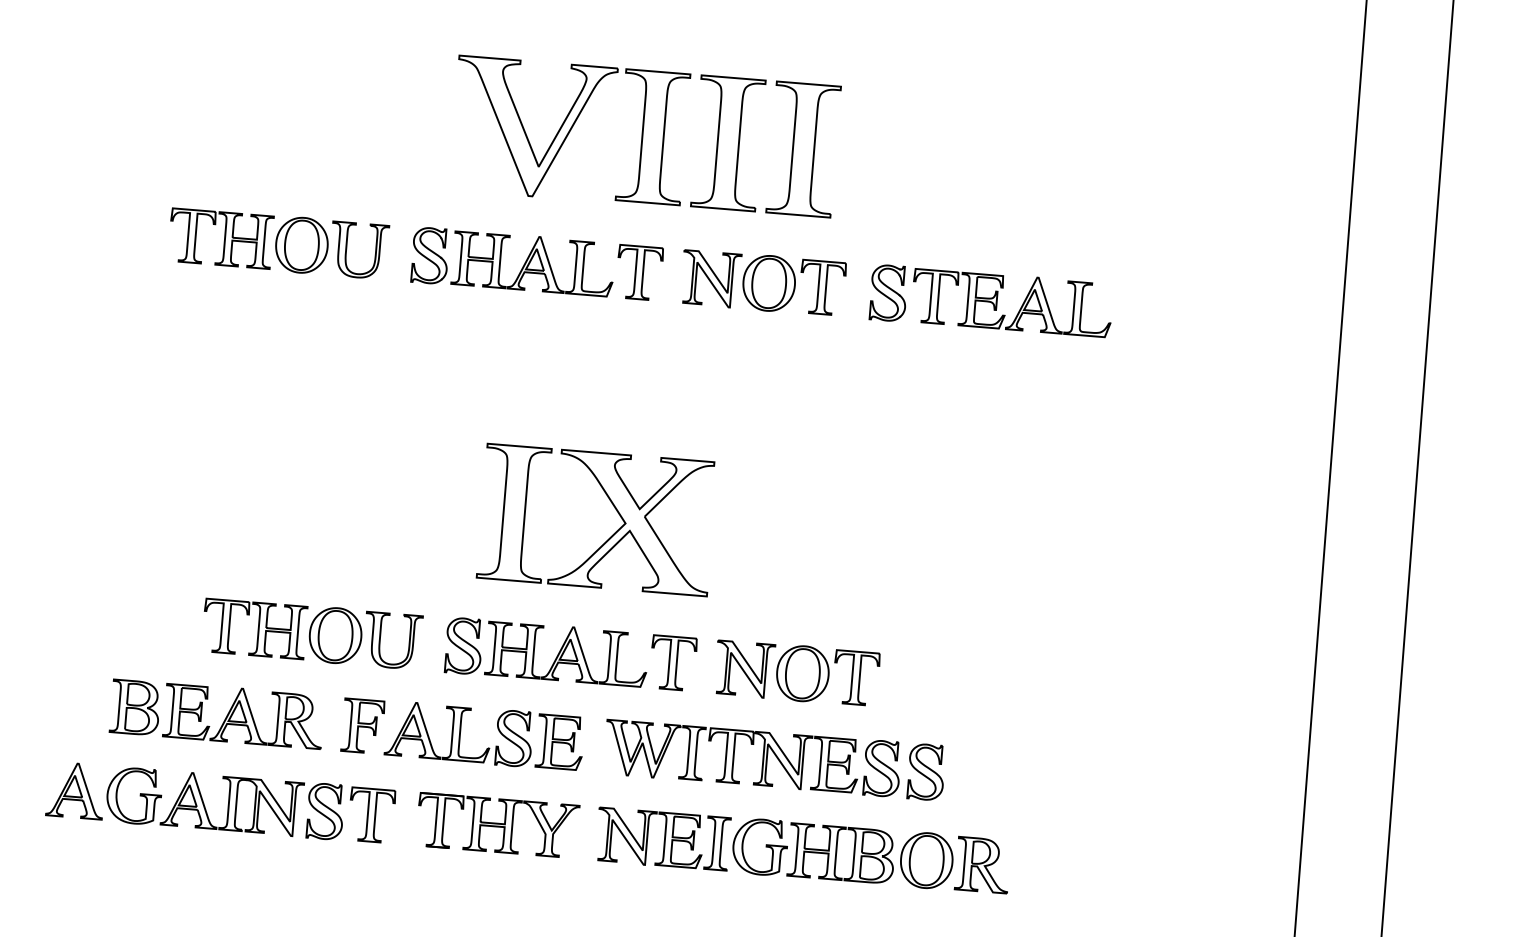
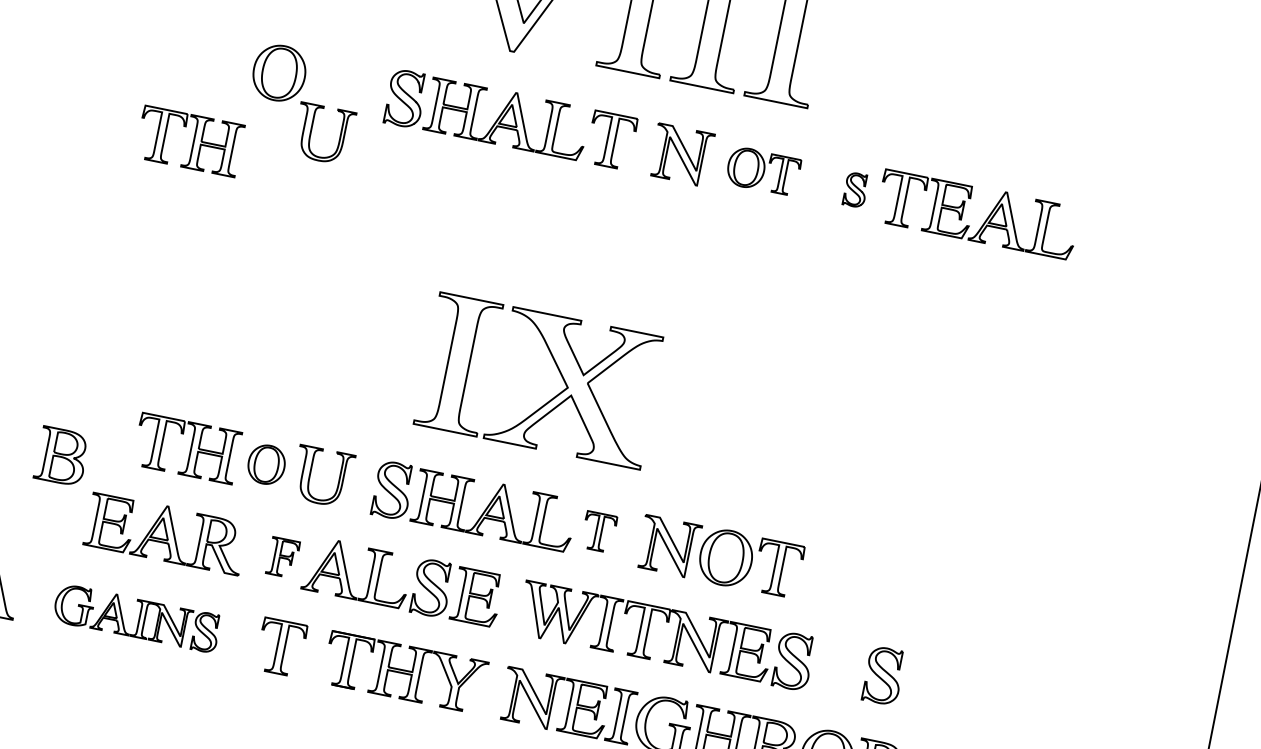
part: (222, 238) -> (191, 141), moved
part: (347, 249) -> (312, 131), moved
part: (794, 285) -> (763, 171), size x0.7
part: (886, 292) -> (854, 189), size x0.6
part: (335, 635) -> (266, 464), size x0.7
part: (674, 662) -> (599, 531), size x0.7
part: (133, 706) -> (60, 455), moved
part: (362, 725) -> (282, 557), size x0.7
part: (924, 771) -> (881, 674), moved
part: (224, 803) -> (136, 618), size x0.7

